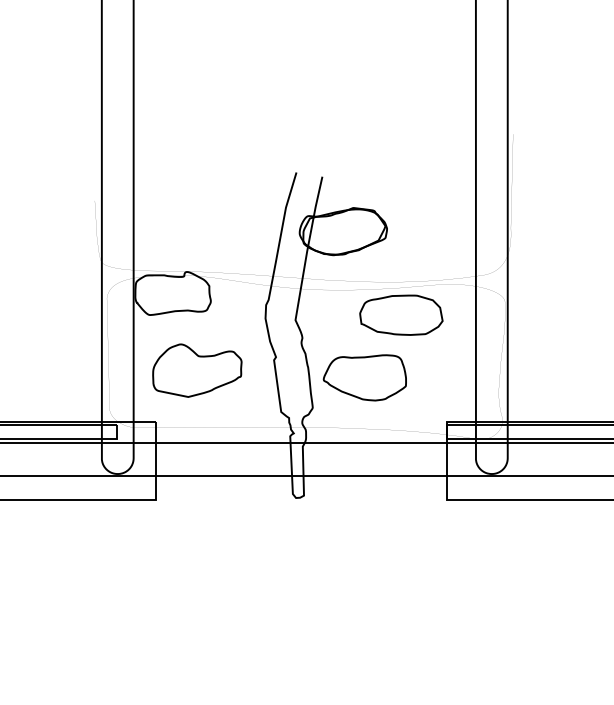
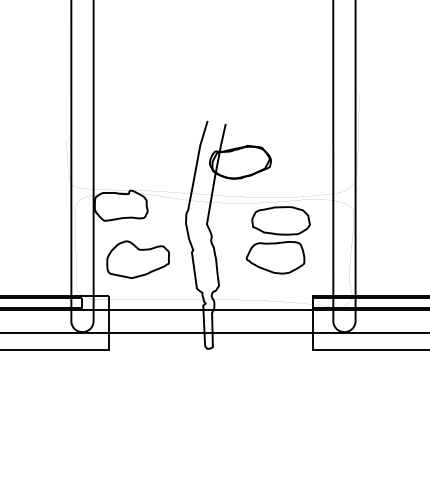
part: (364, 377) -> (275, 257), moved

